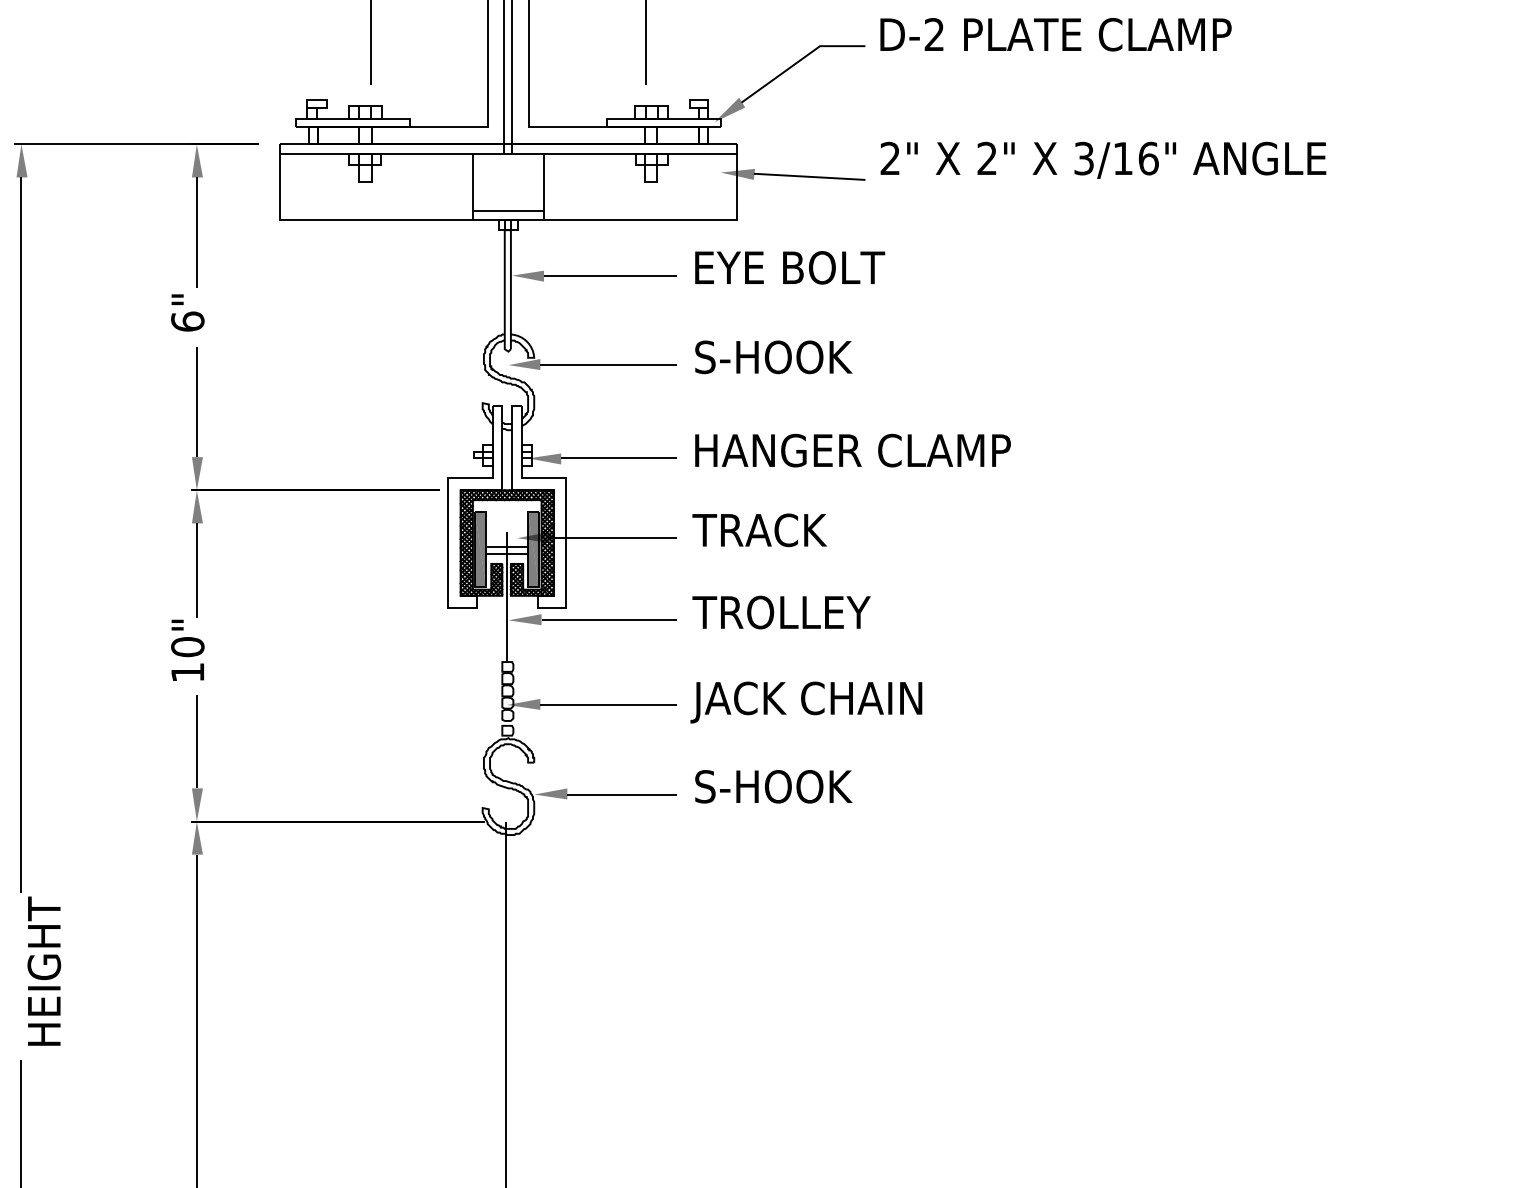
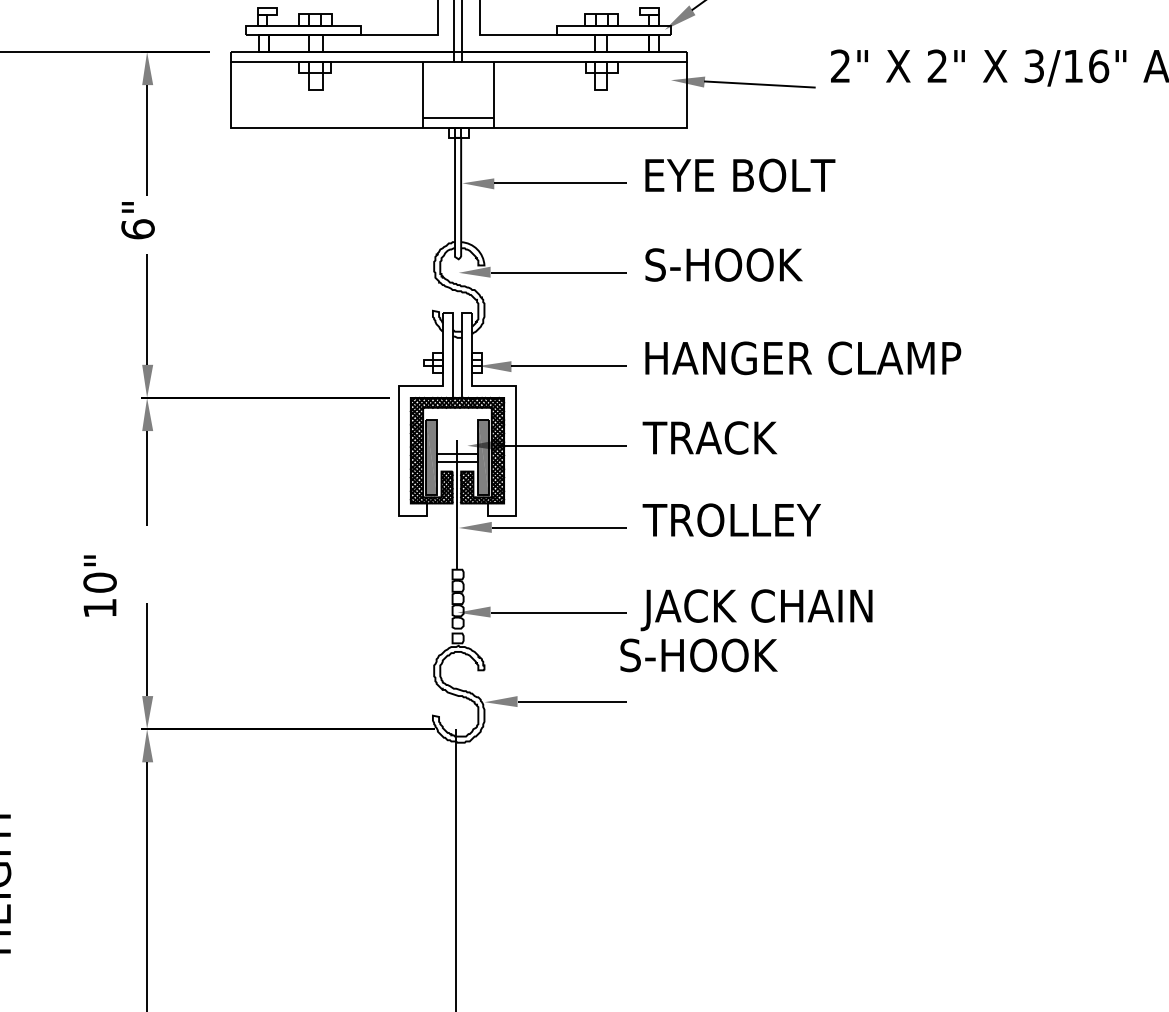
text: (187, 649) -> (99, 585), moved
text: (773, 786) -> (698, 655), moved

